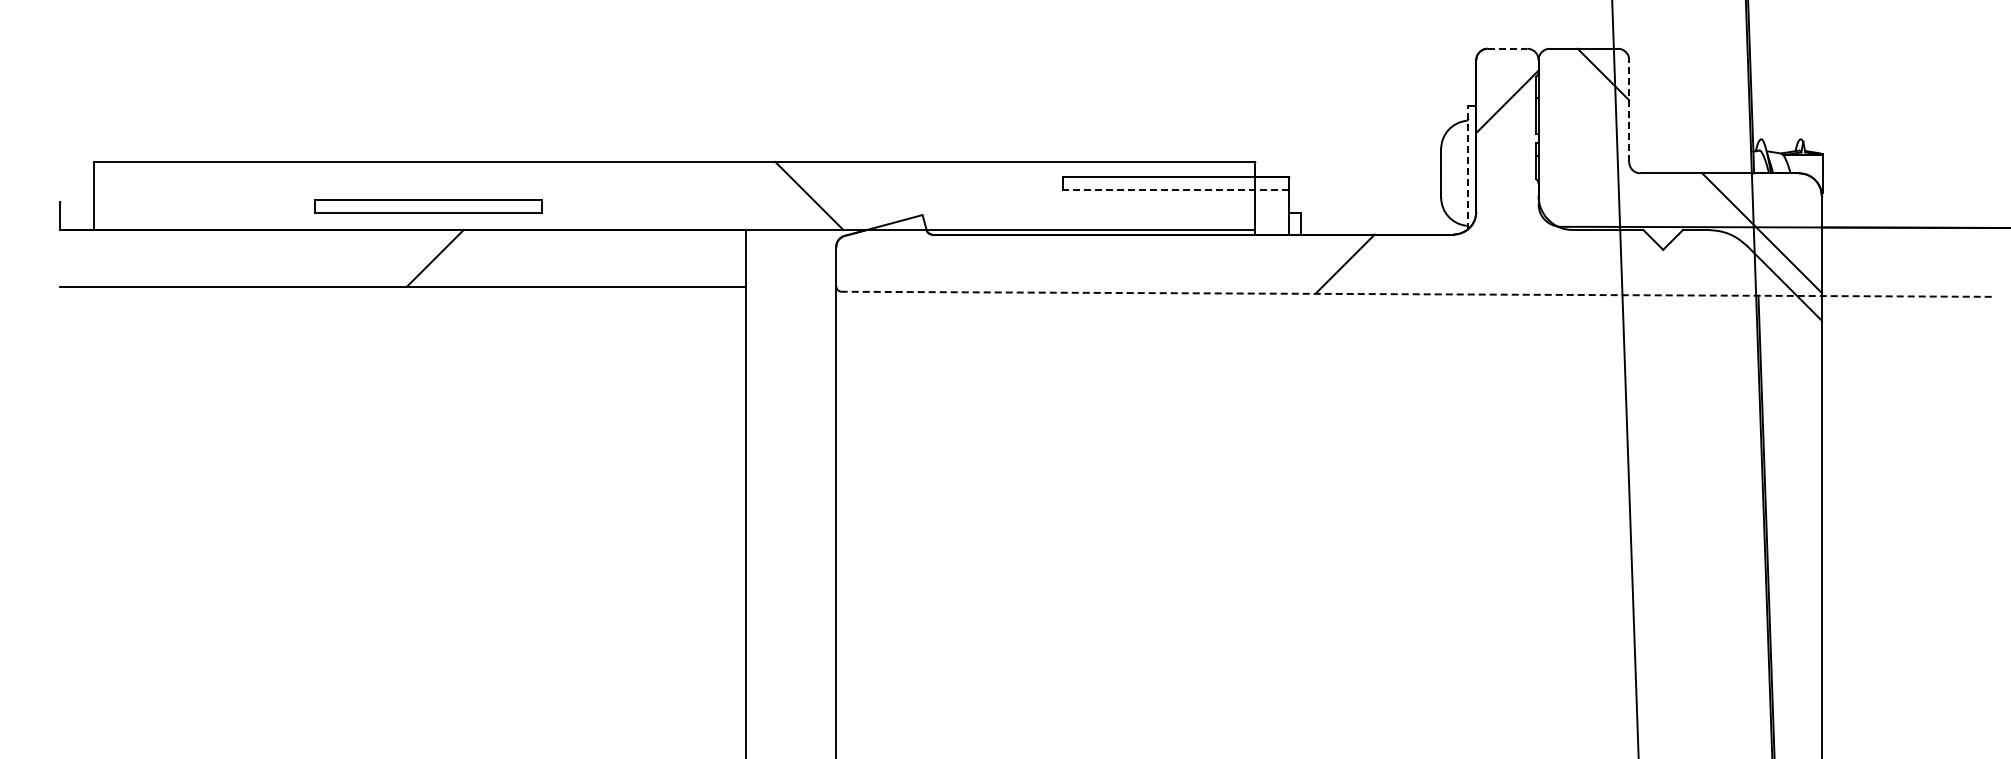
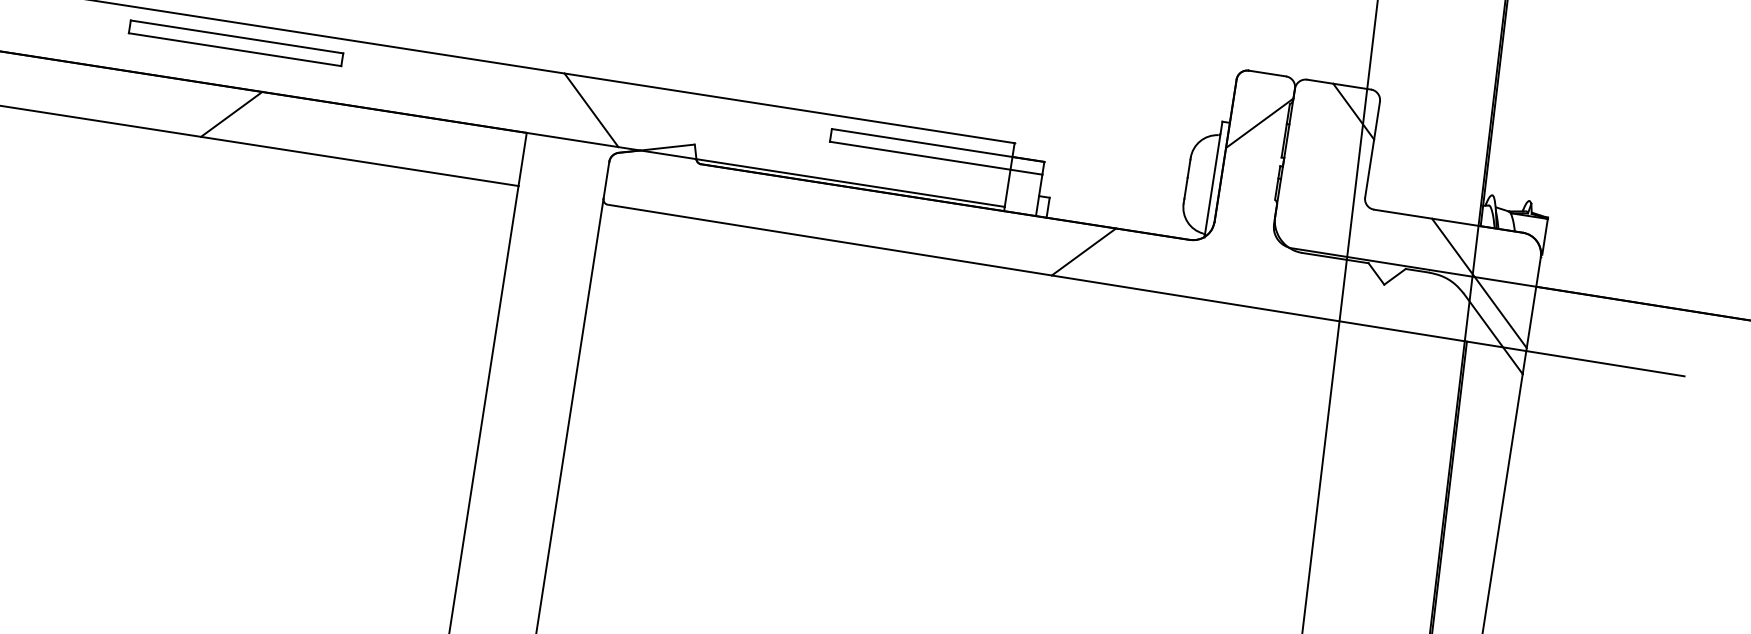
line: (1507, 48) -> (1267, 73), dashed -> solid
line: (1629, 111) -> (1372, 150), dashed -> solid
line: (1468, 167) -> (1213, 179), dashed -> solid
line: (1175, 190) -> (935, 158), dashed -> solid
part: (428, 206) -> (236, 43), moved
line: (1416, 294) -> (1146, 290), dashed -> solid

